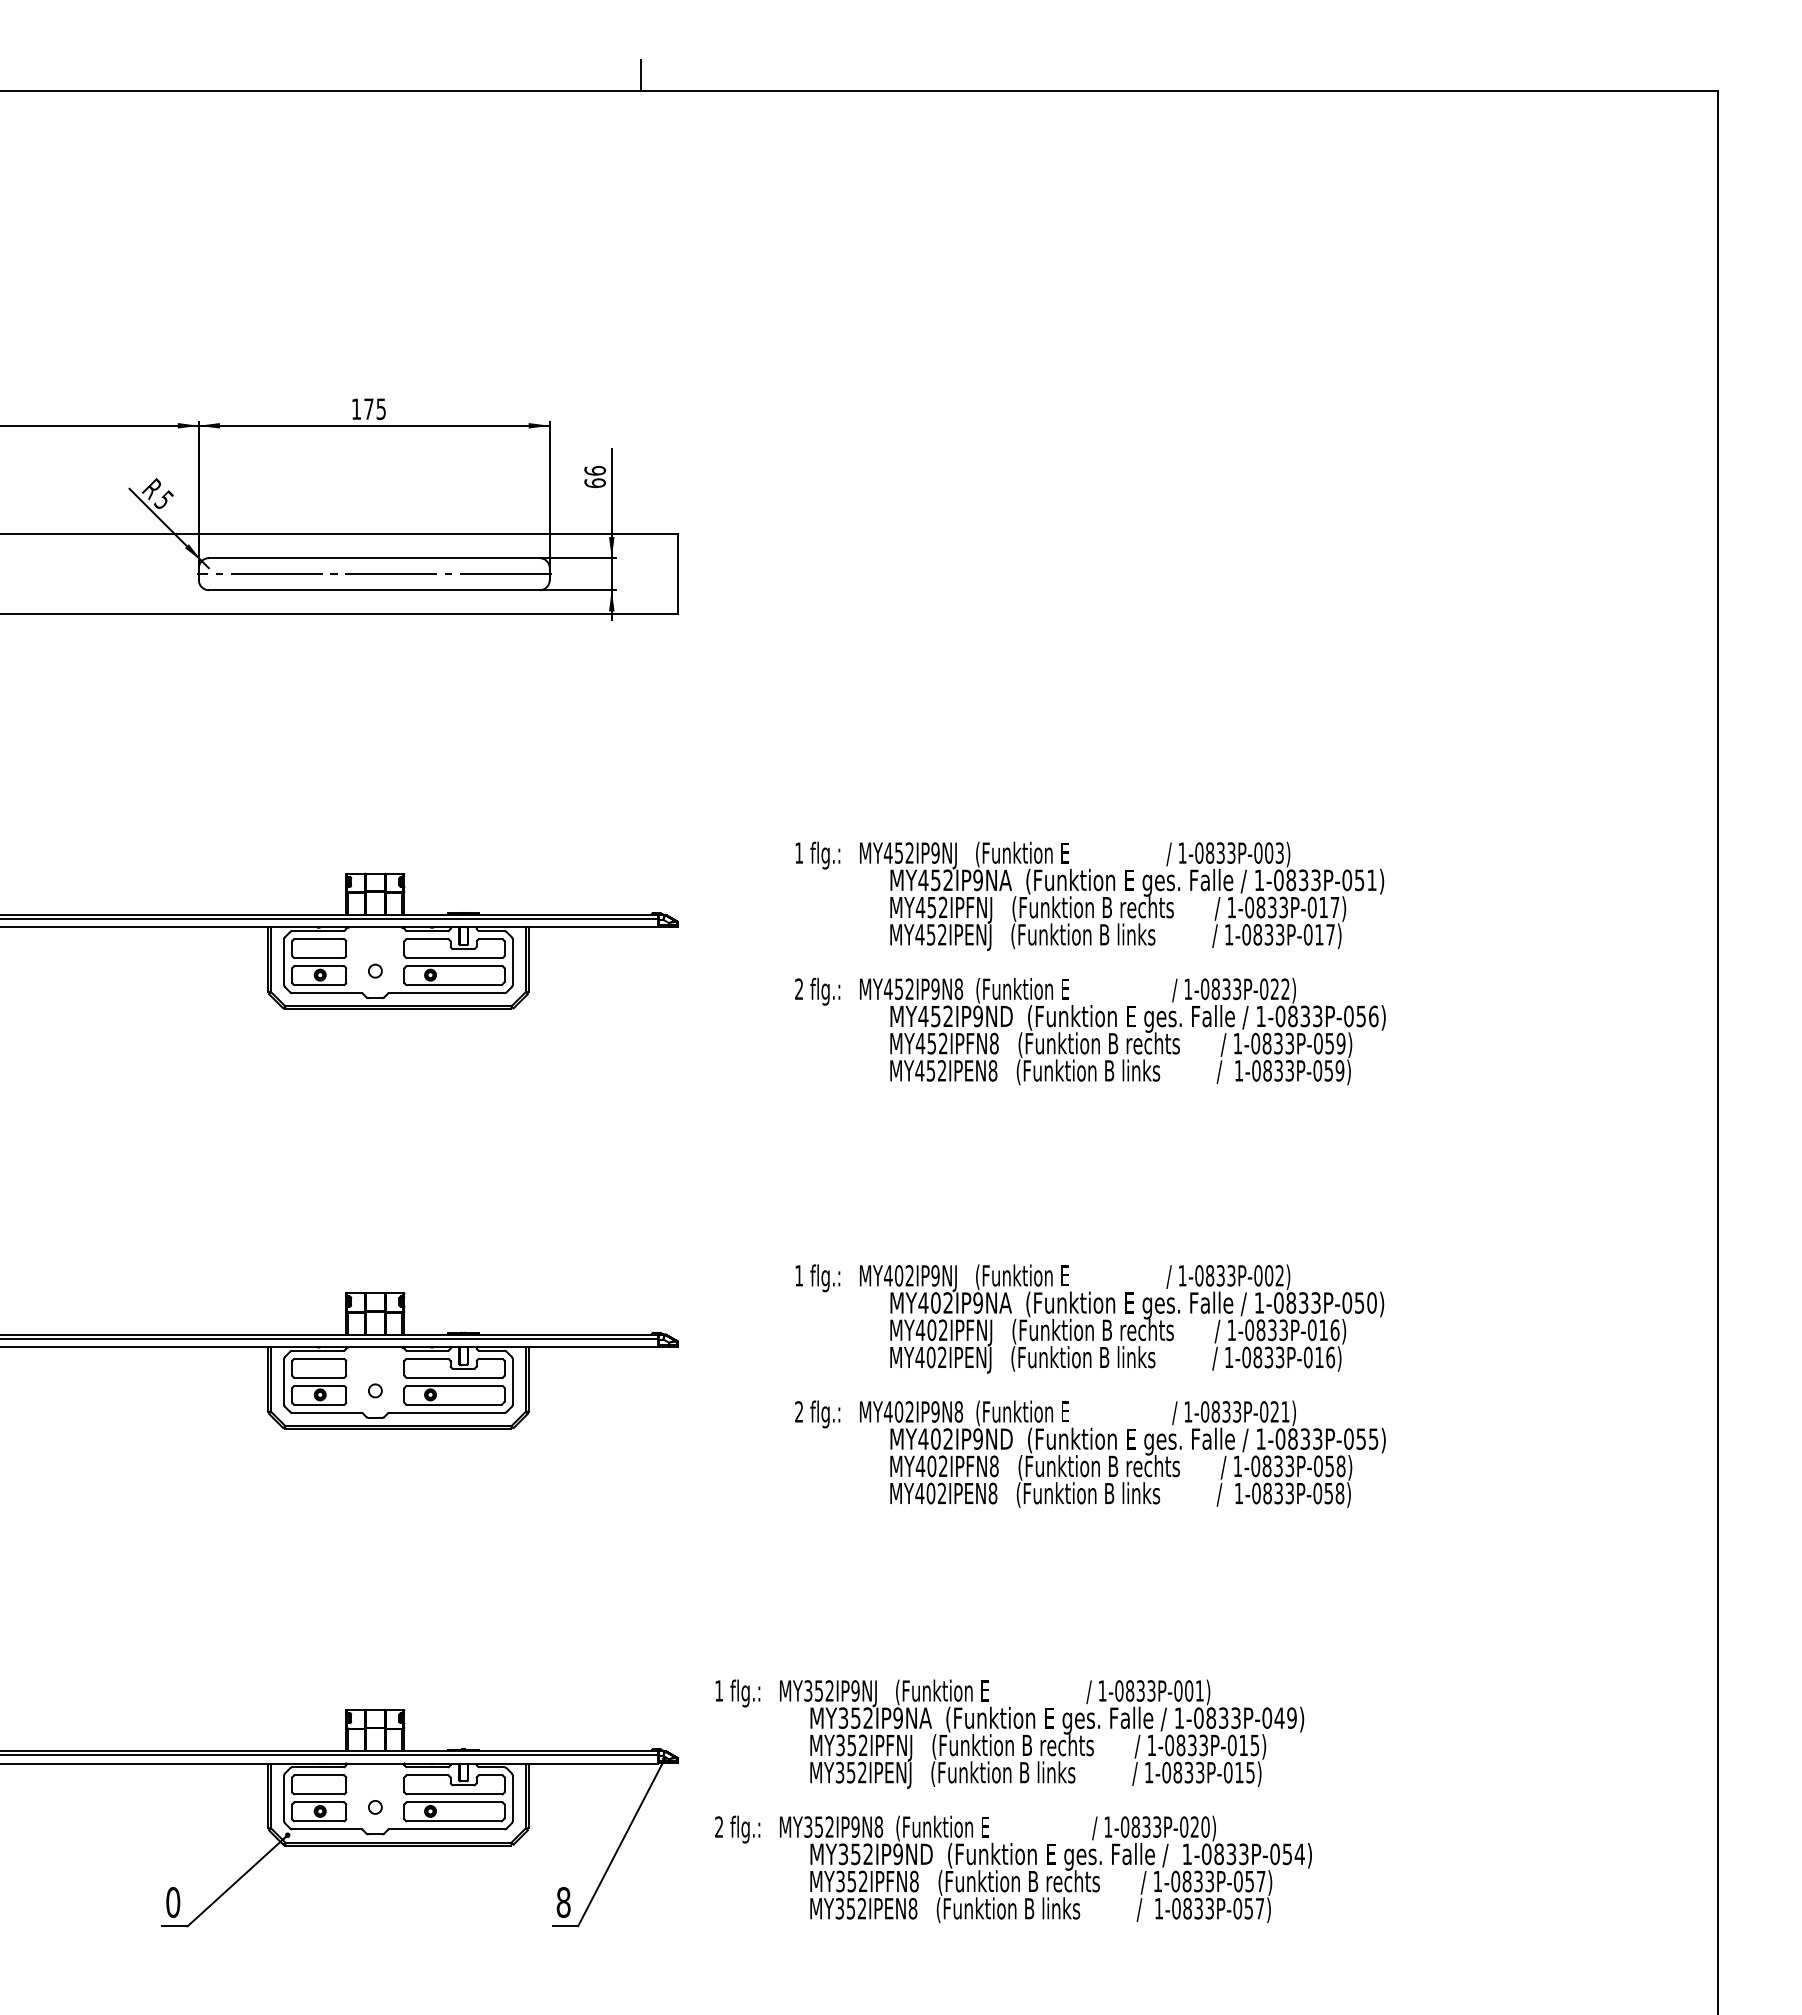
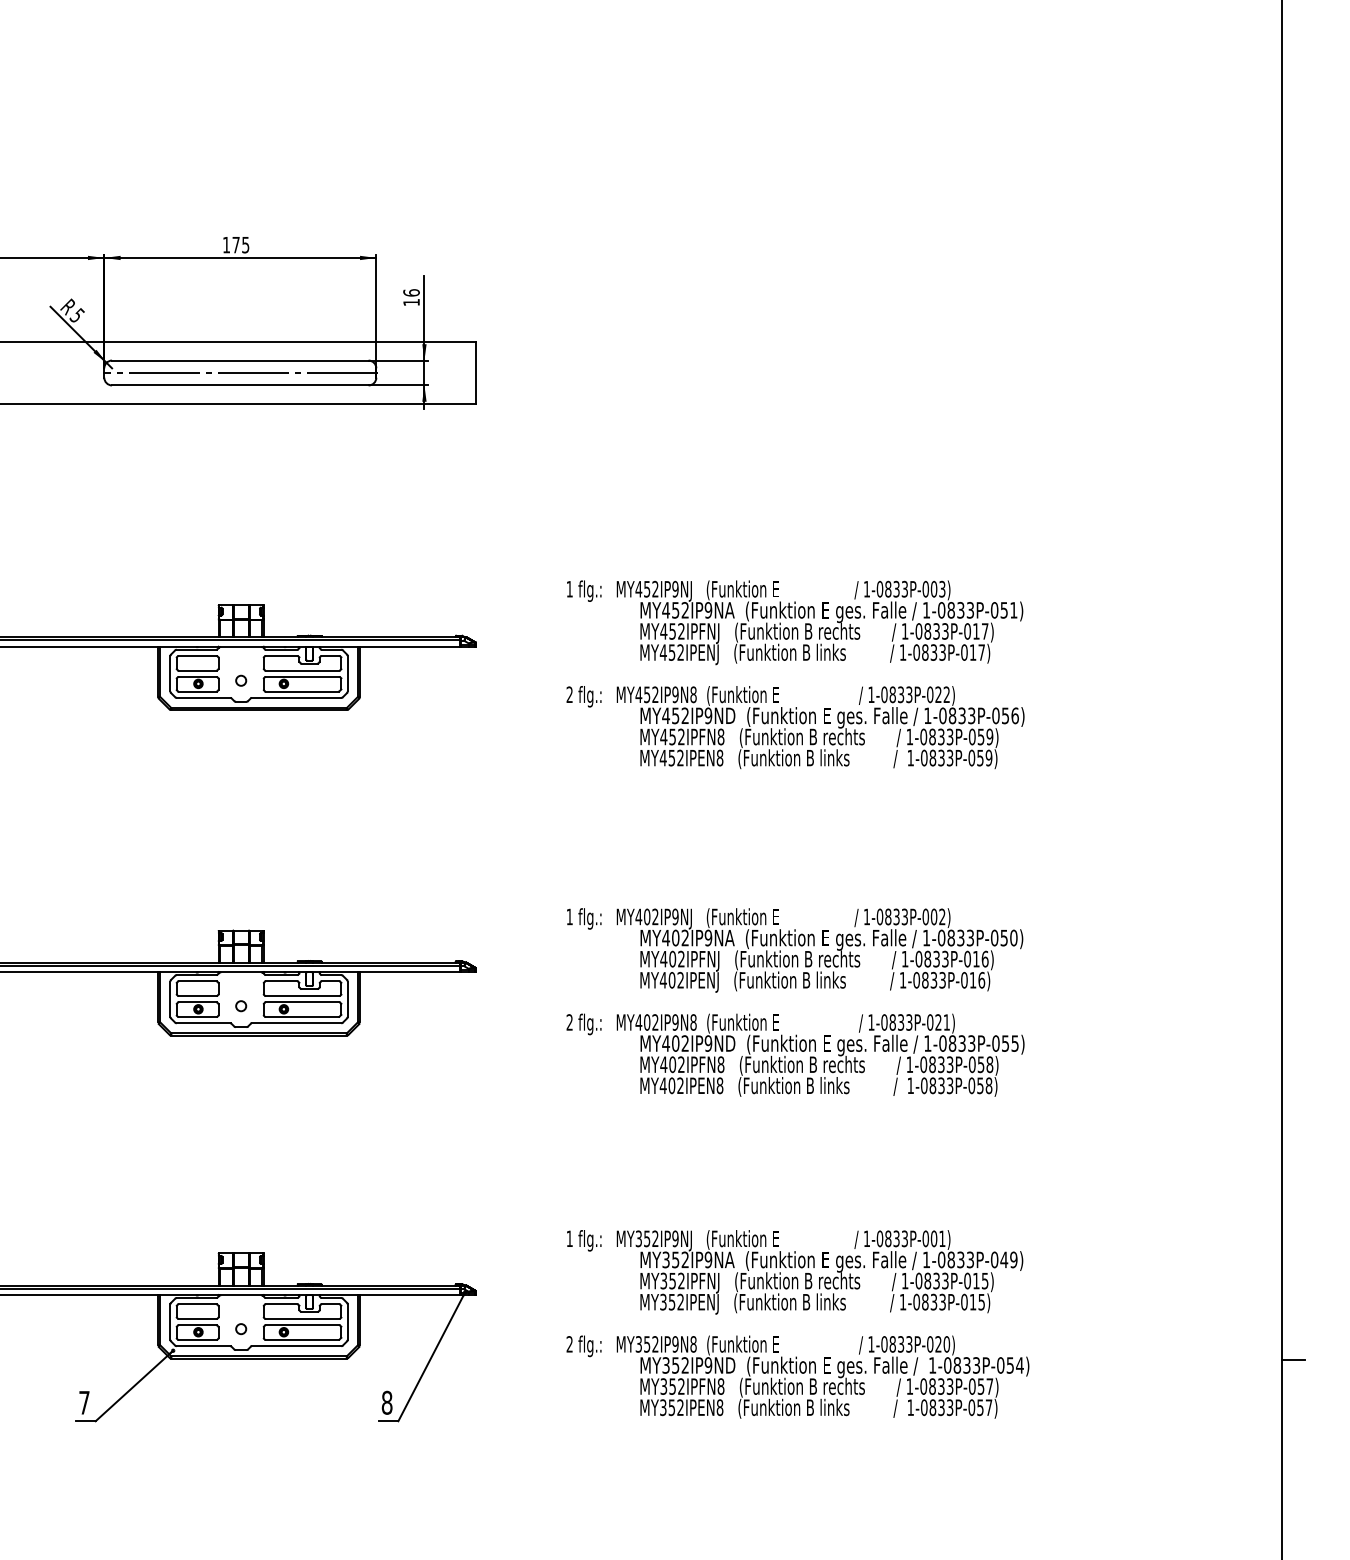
text: (594, 483) -> (411, 302), 66 -> 16
text: (1013, 1800) -> (797, 1323), moved
line: (1732, 1846) -> (1293, 1359), added
text: (173, 1902) -> (84, 1402), 0 -> 7

